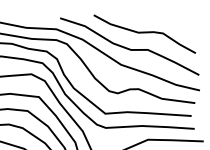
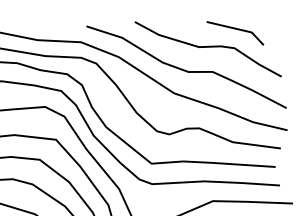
line: (163, 20) -> (235, 29), added

